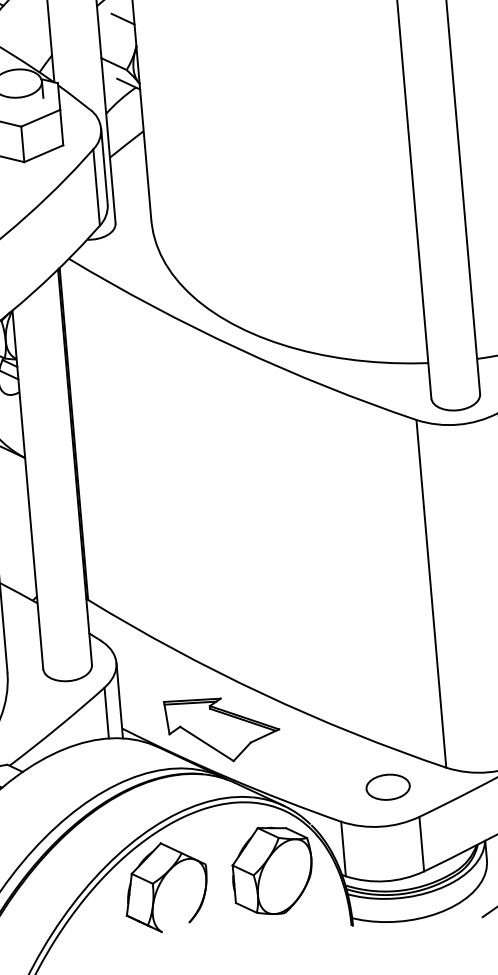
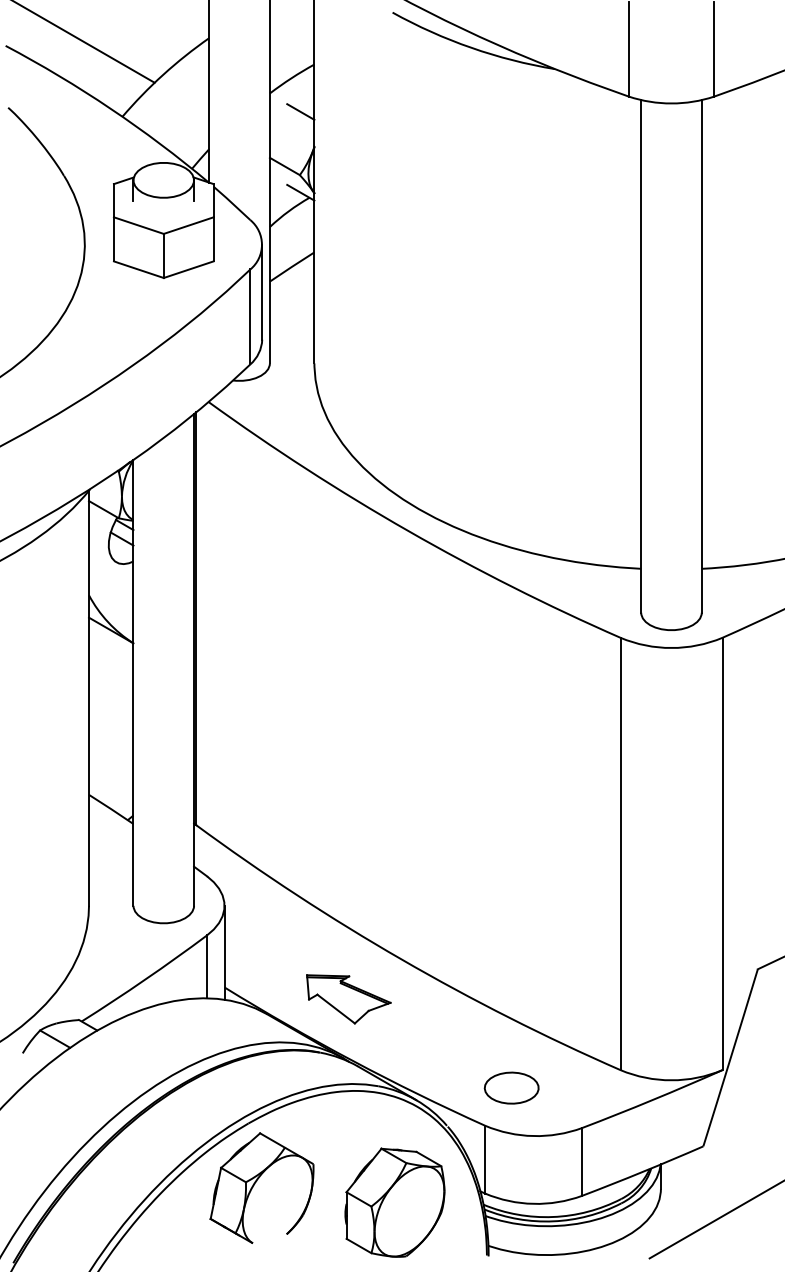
part: (222, 729) -> (348, 999), size x0.6
part: (387, 786) -> (511, 1087), moved
part: (271, 870) -> (394, 1202), moved

